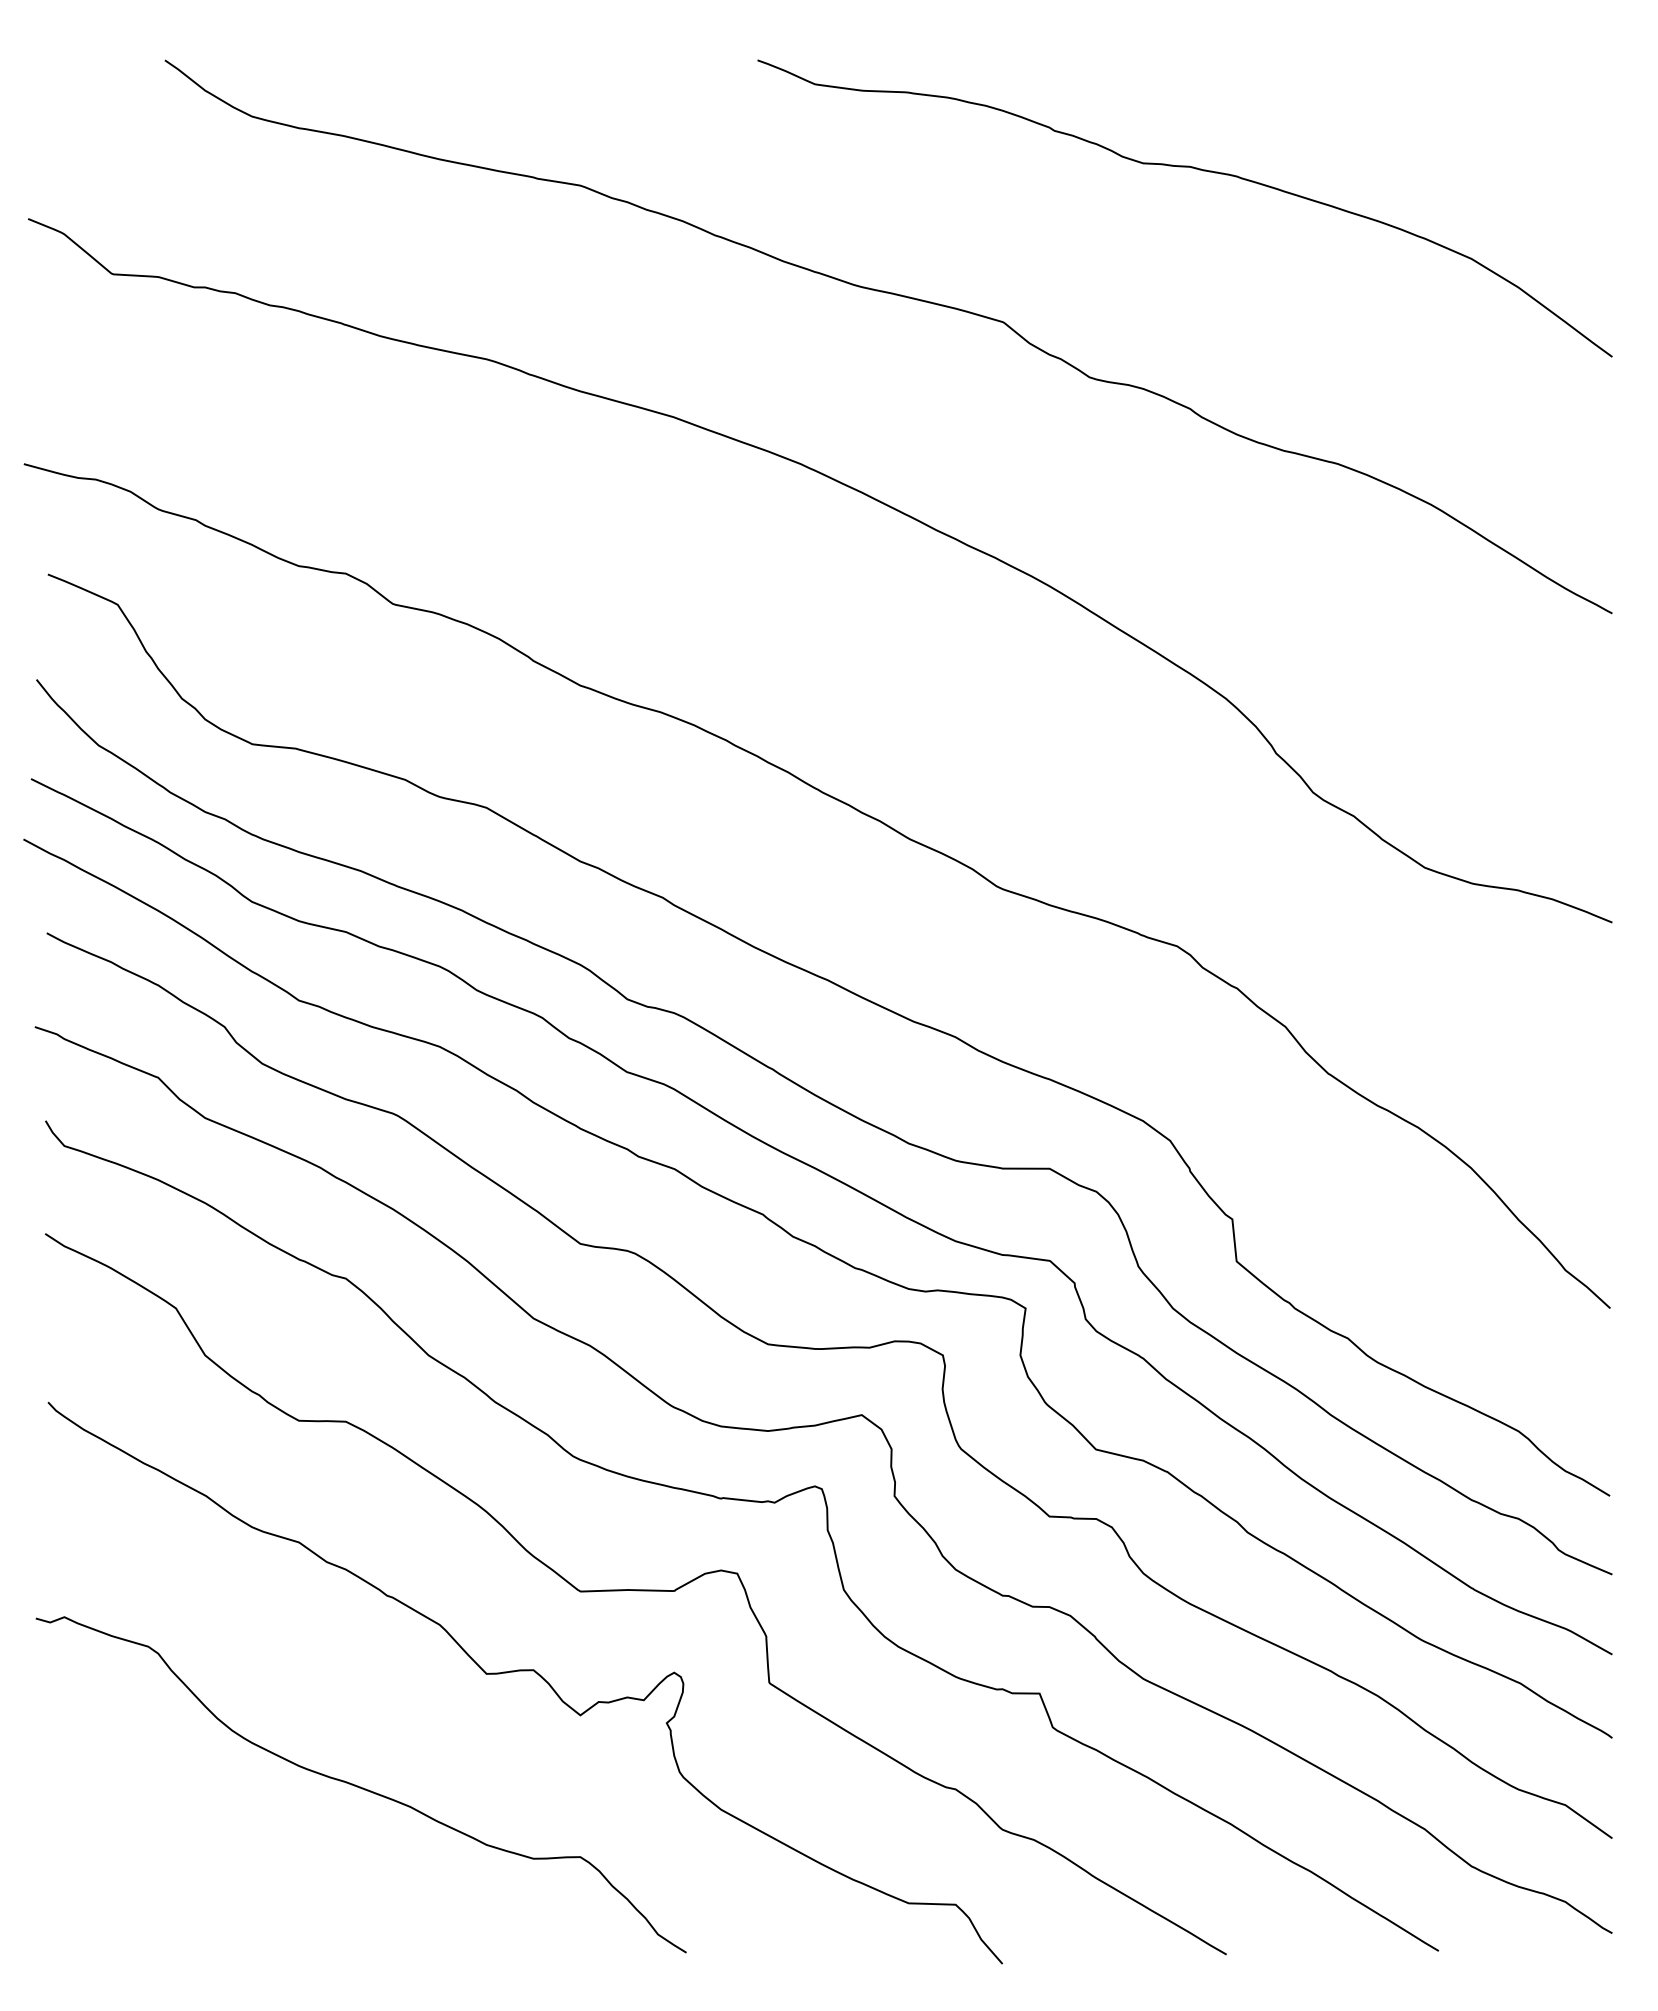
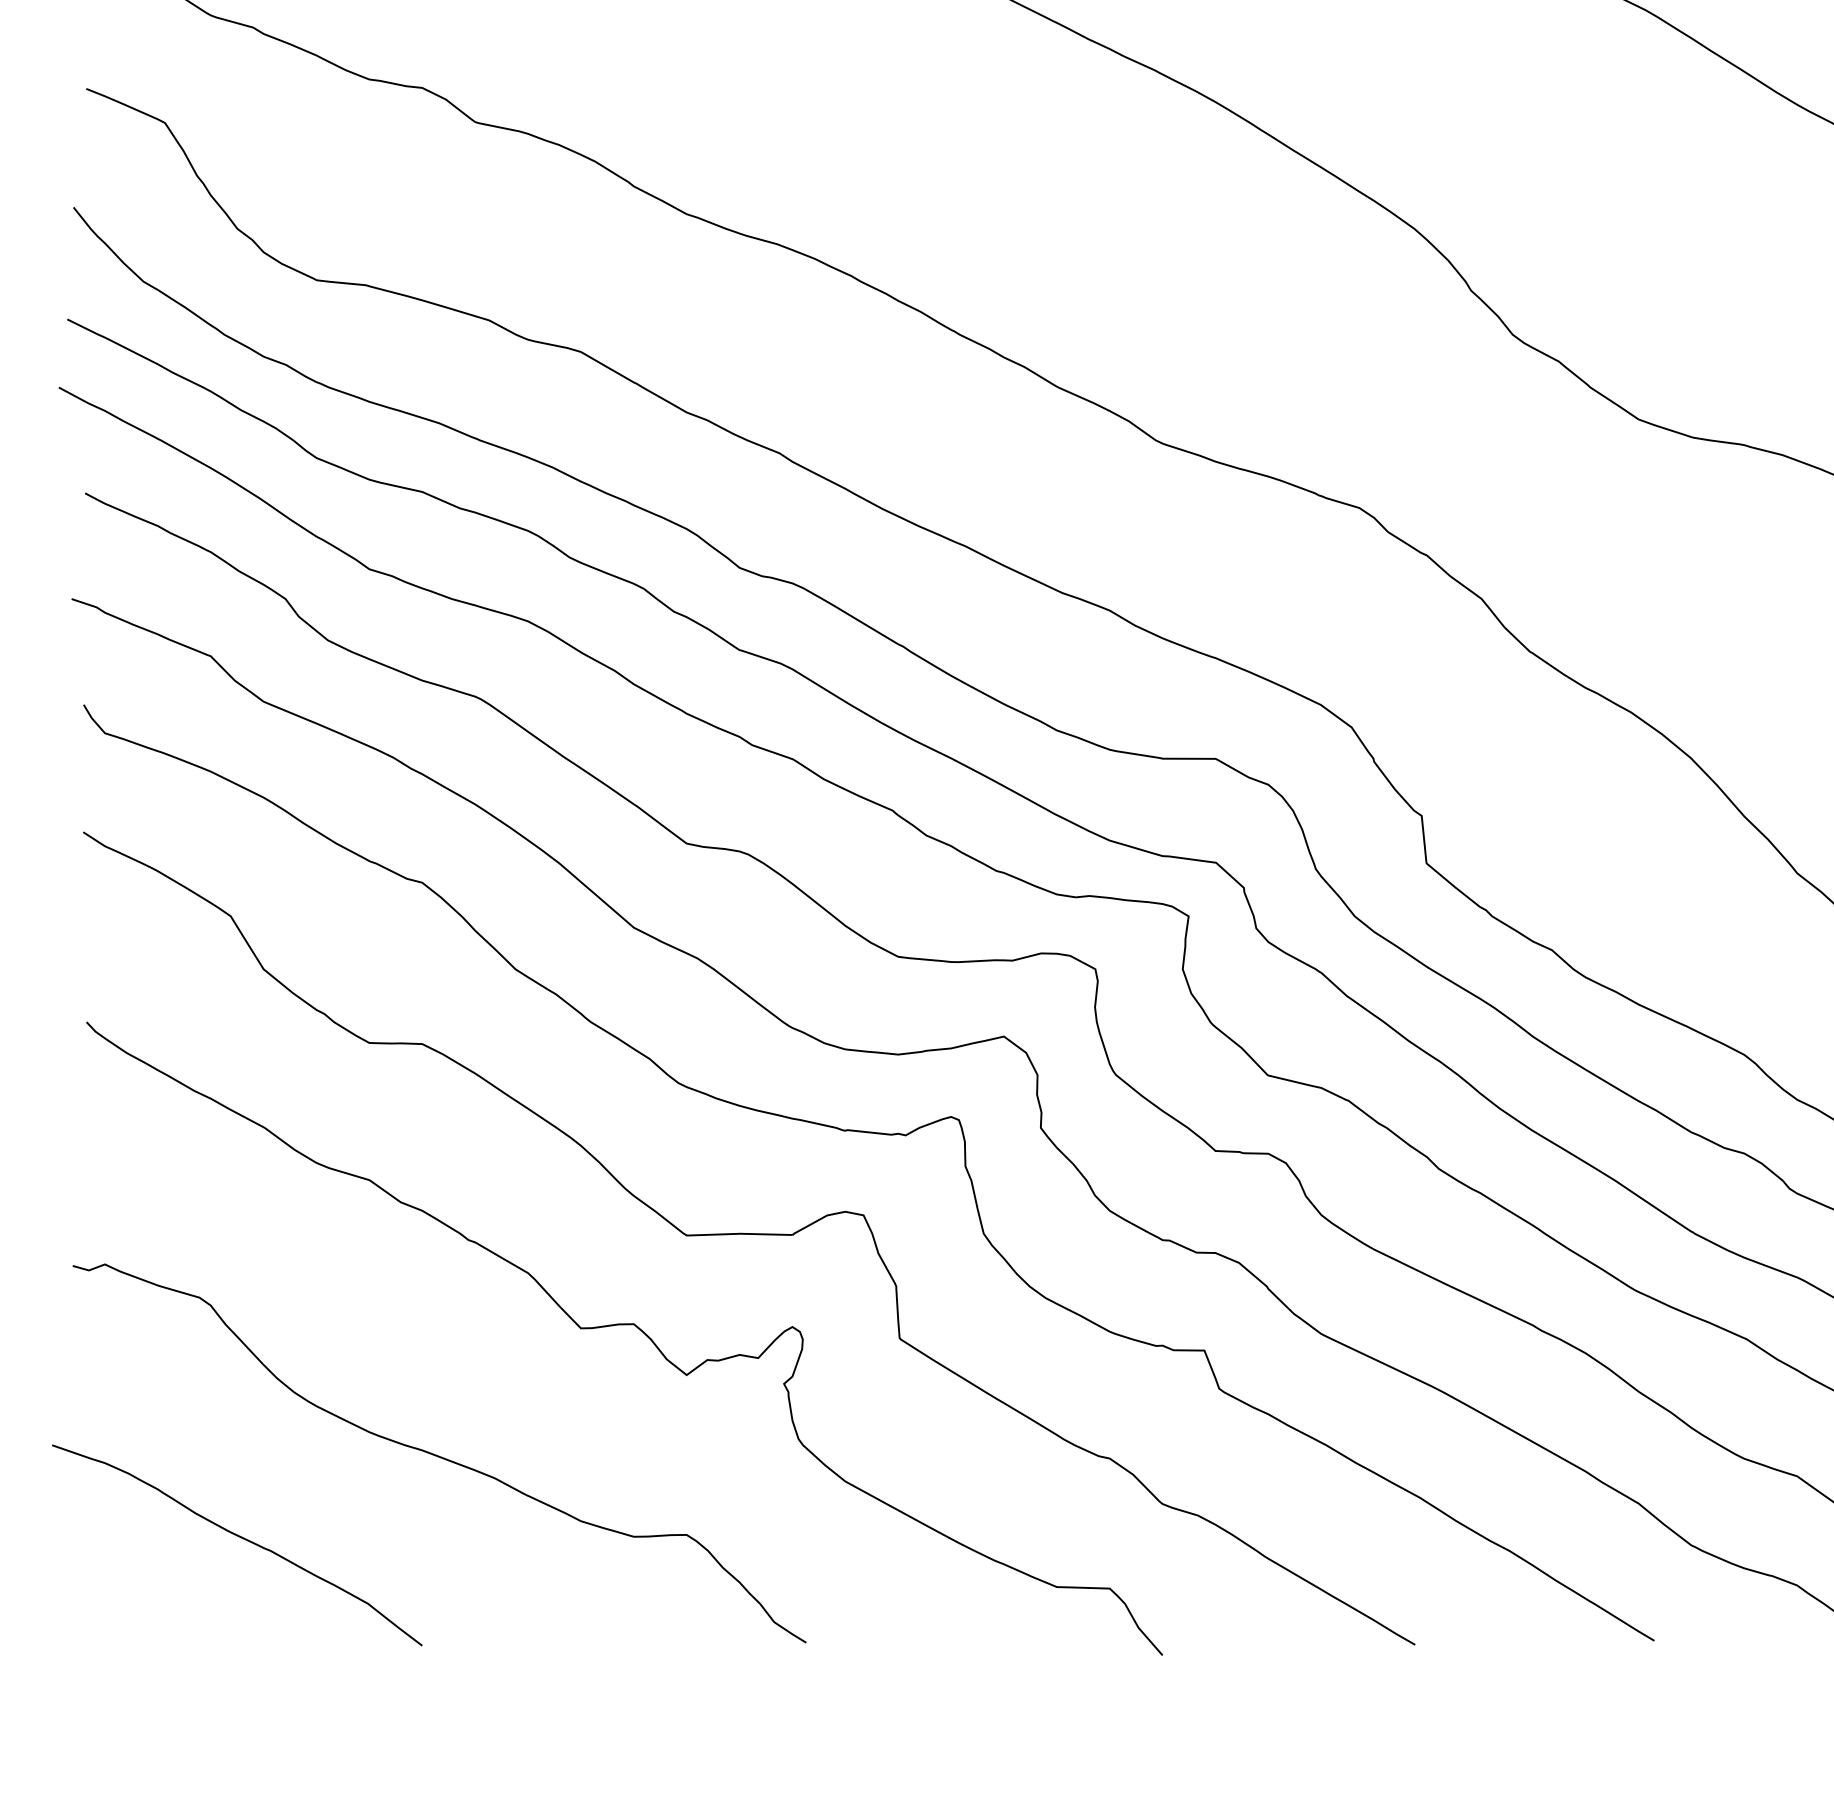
curve: (183, 1859) -> (239, 1537), added

